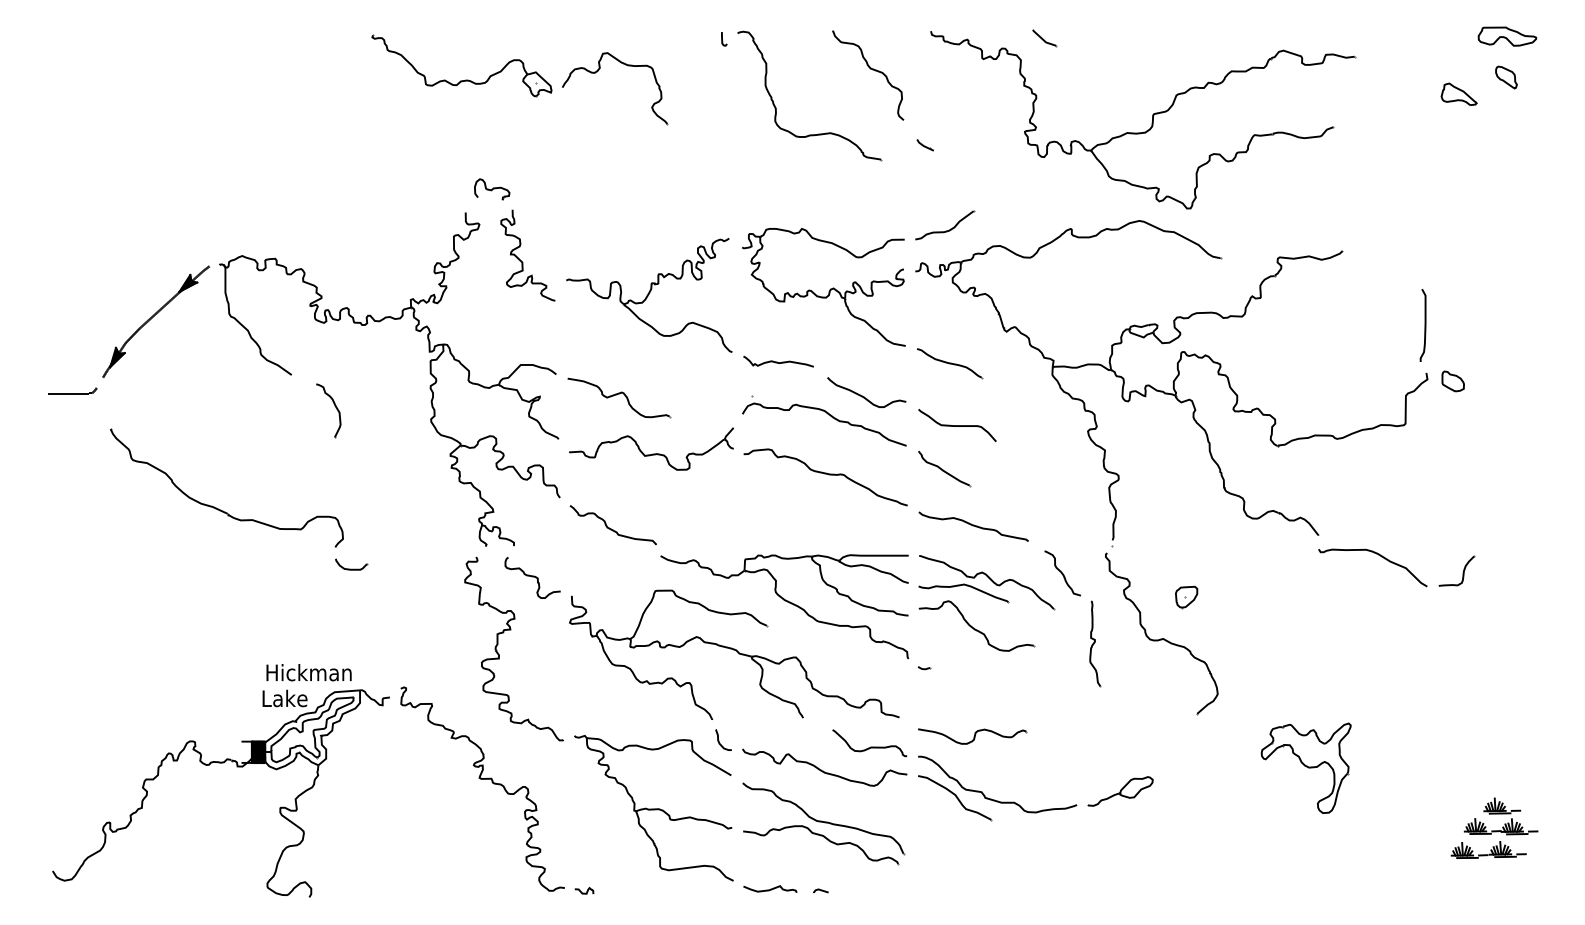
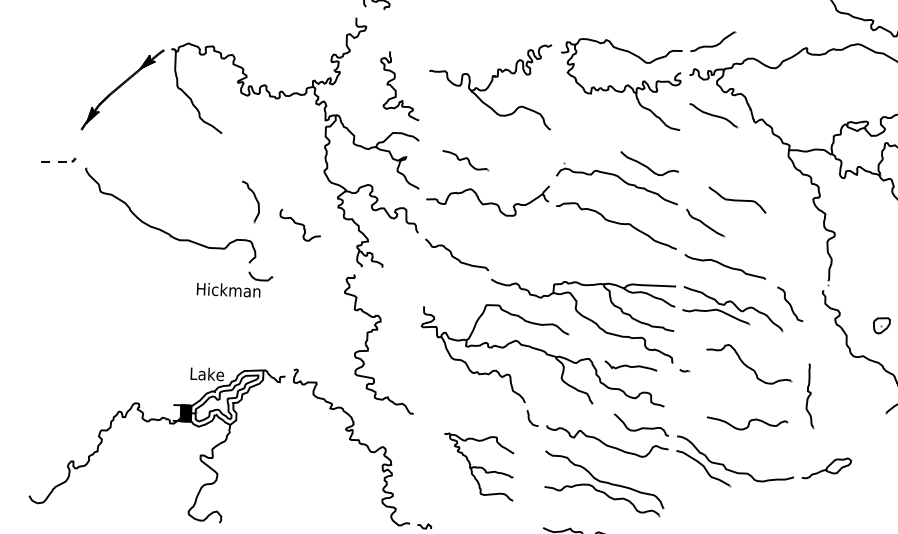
curve: (521, 260) -> (395, 89), moved
curve: (777, 361) -> (630, 365), moved
part: (950, 363) -> (714, 115), moved
line: (72, 393) -> (57, 161), moved
part: (619, 397) -> (465, 160), size x0.6
part: (334, 406) -> (255, 198), moved
curve: (957, 425) -> (737, 200), moved
curve: (532, 577) -> (300, 225), moved
part: (976, 625) -> (748, 363), moved
part: (1095, 643) -> (810, 395), moved
text: (308, 672) -> (228, 290), moved
part: (972, 736) -> (747, 424), moved
part: (653, 808) -> (478, 467), size x0.6

